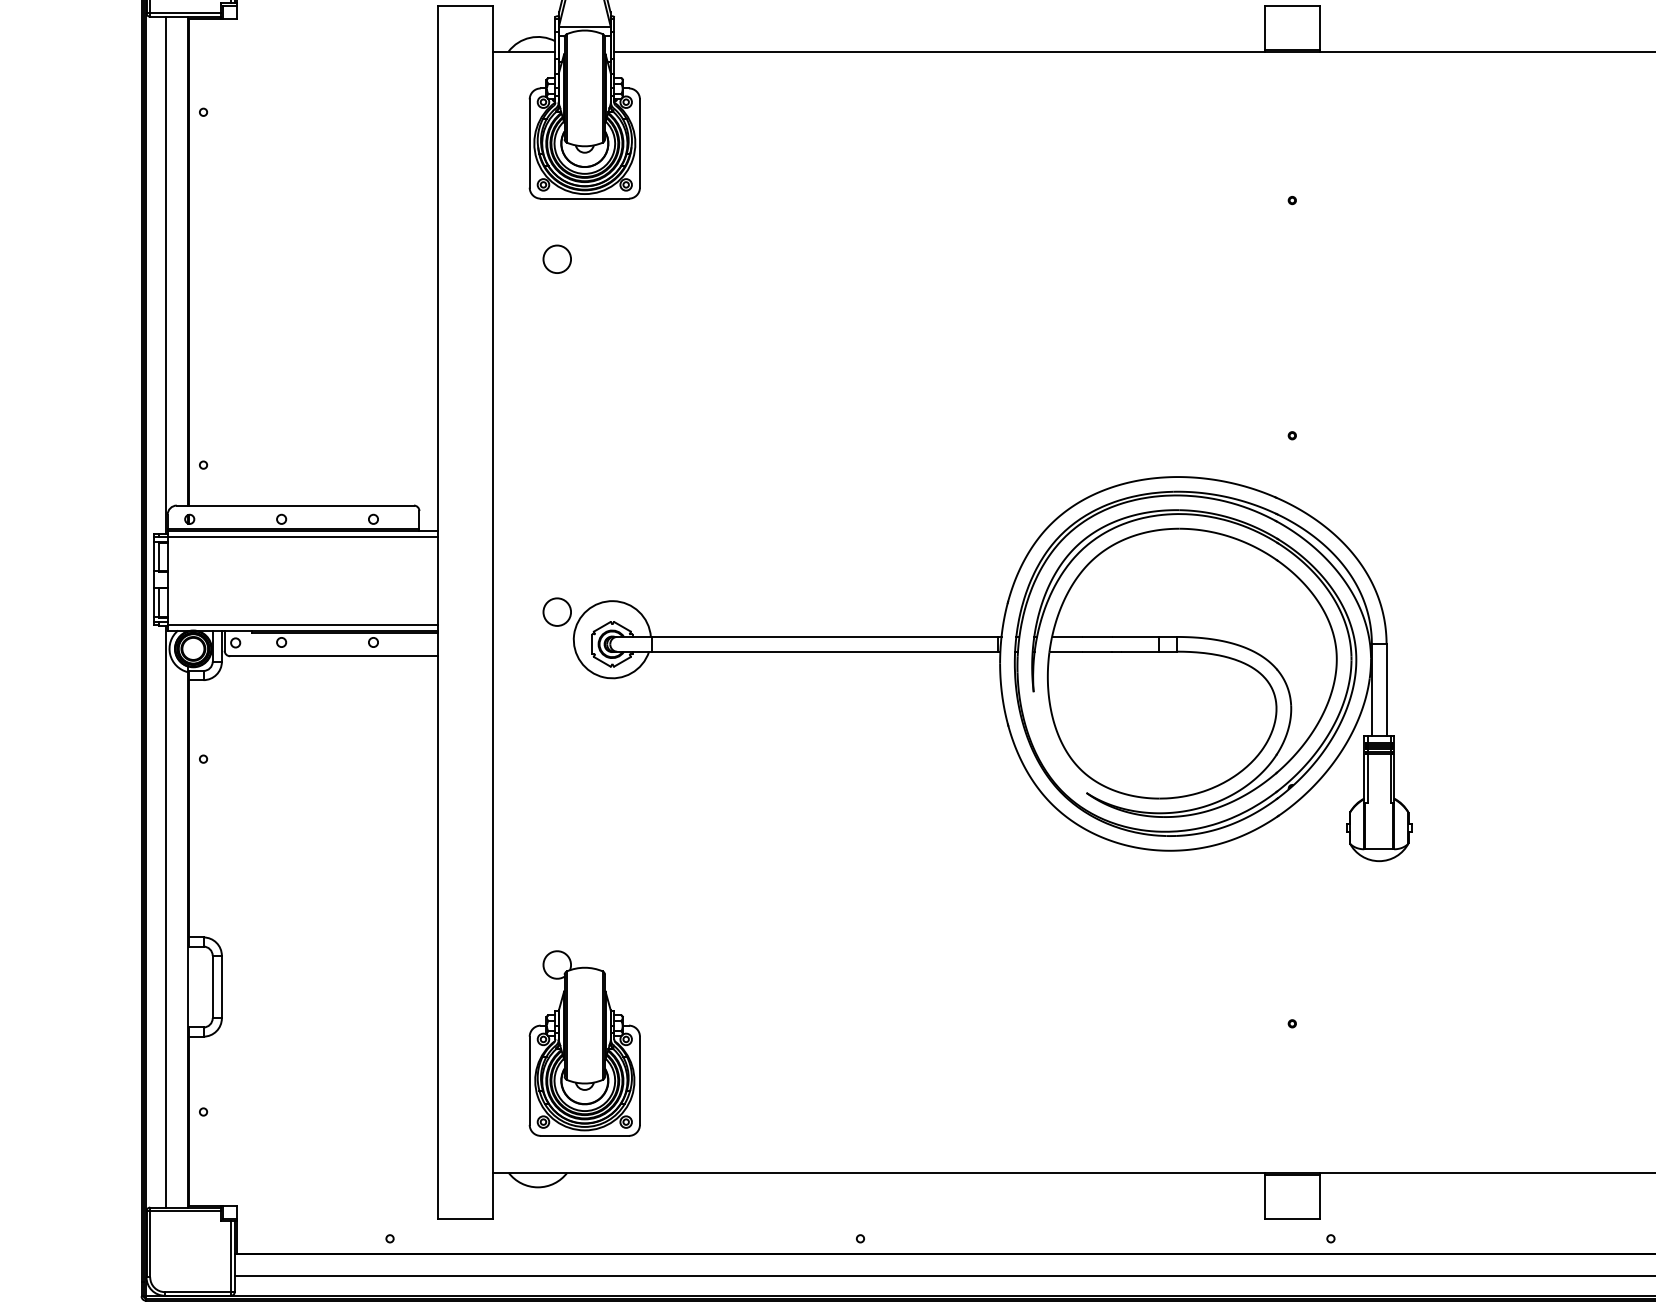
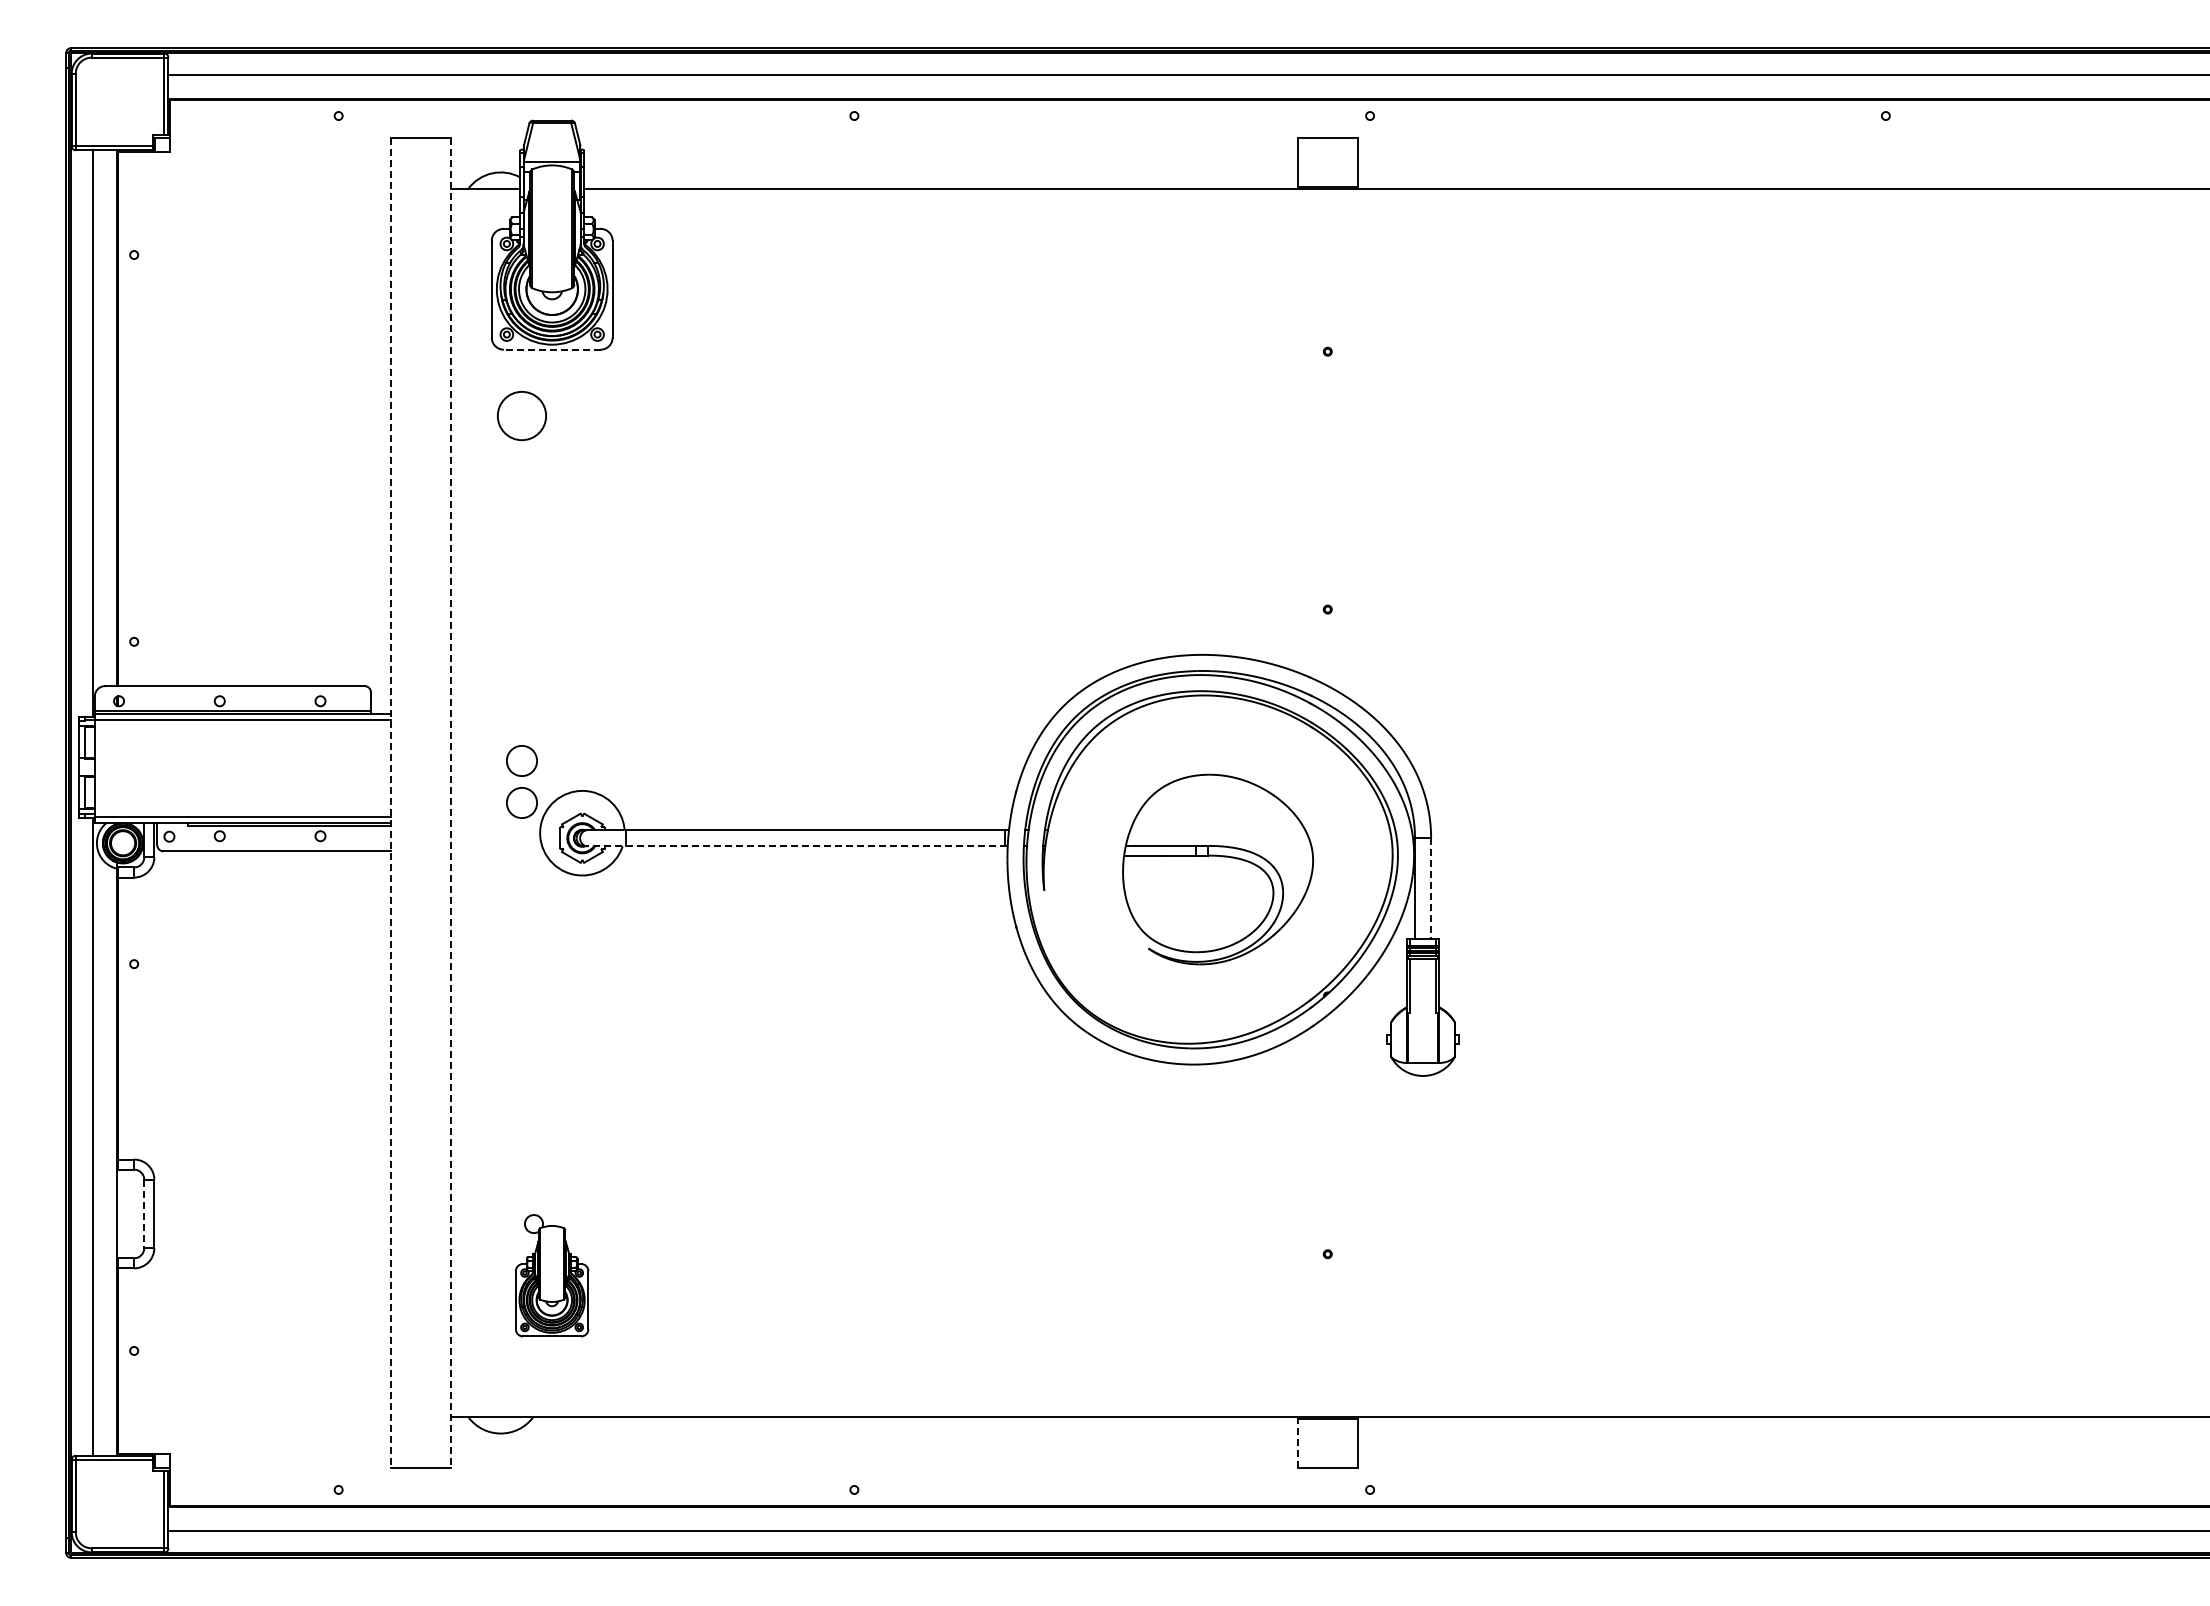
line: (584, 198) -> (551, 349), solid -> dashed
circle: (556, 259) -> (521, 416), size x1.6
circle: (556, 573) -> (521, 760), added
line: (438, 612) -> (391, 803), solid -> dashed
line: (492, 612) -> (451, 803), solid -> dashed
line: (806, 651) -> (795, 846), solid -> dashed
part: (1191, 672) -> (1217, 869), size x0.6
line: (1386, 691) -> (1431, 889), solid -> dashed
line: (212, 987) -> (144, 1214), solid -> dashed
part: (584, 1043) -> (551, 1275), size x0.6
line: (1264, 1195) -> (1297, 1442), solid -> dashed

